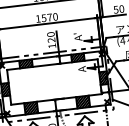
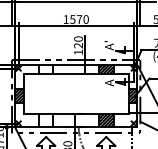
hatch: (25, 63) -> (45, 68), removed
hatch: (30, 108) -> (45, 120), removed

